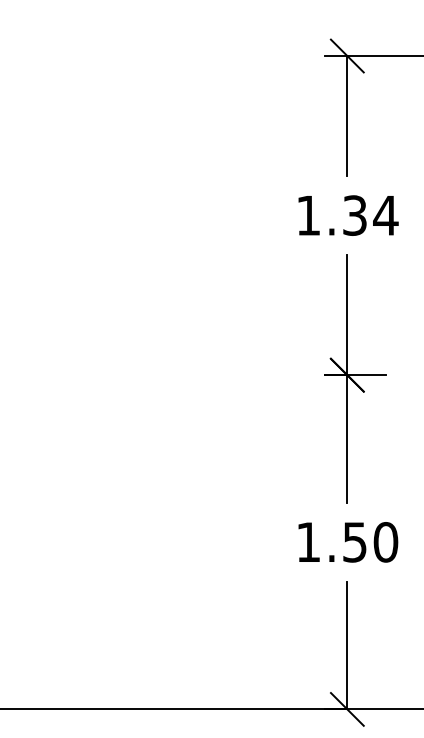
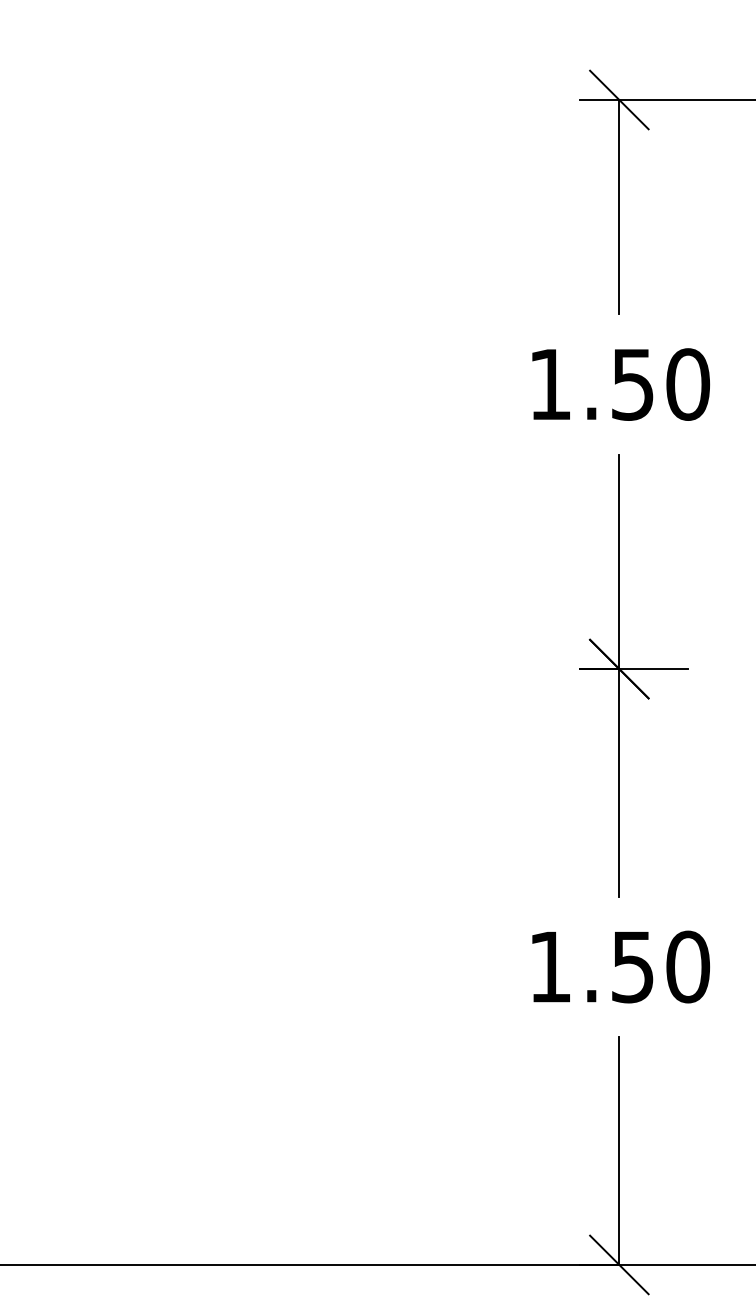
text: (370, 215) -> (660, 384), 1.34 -> 1.50

